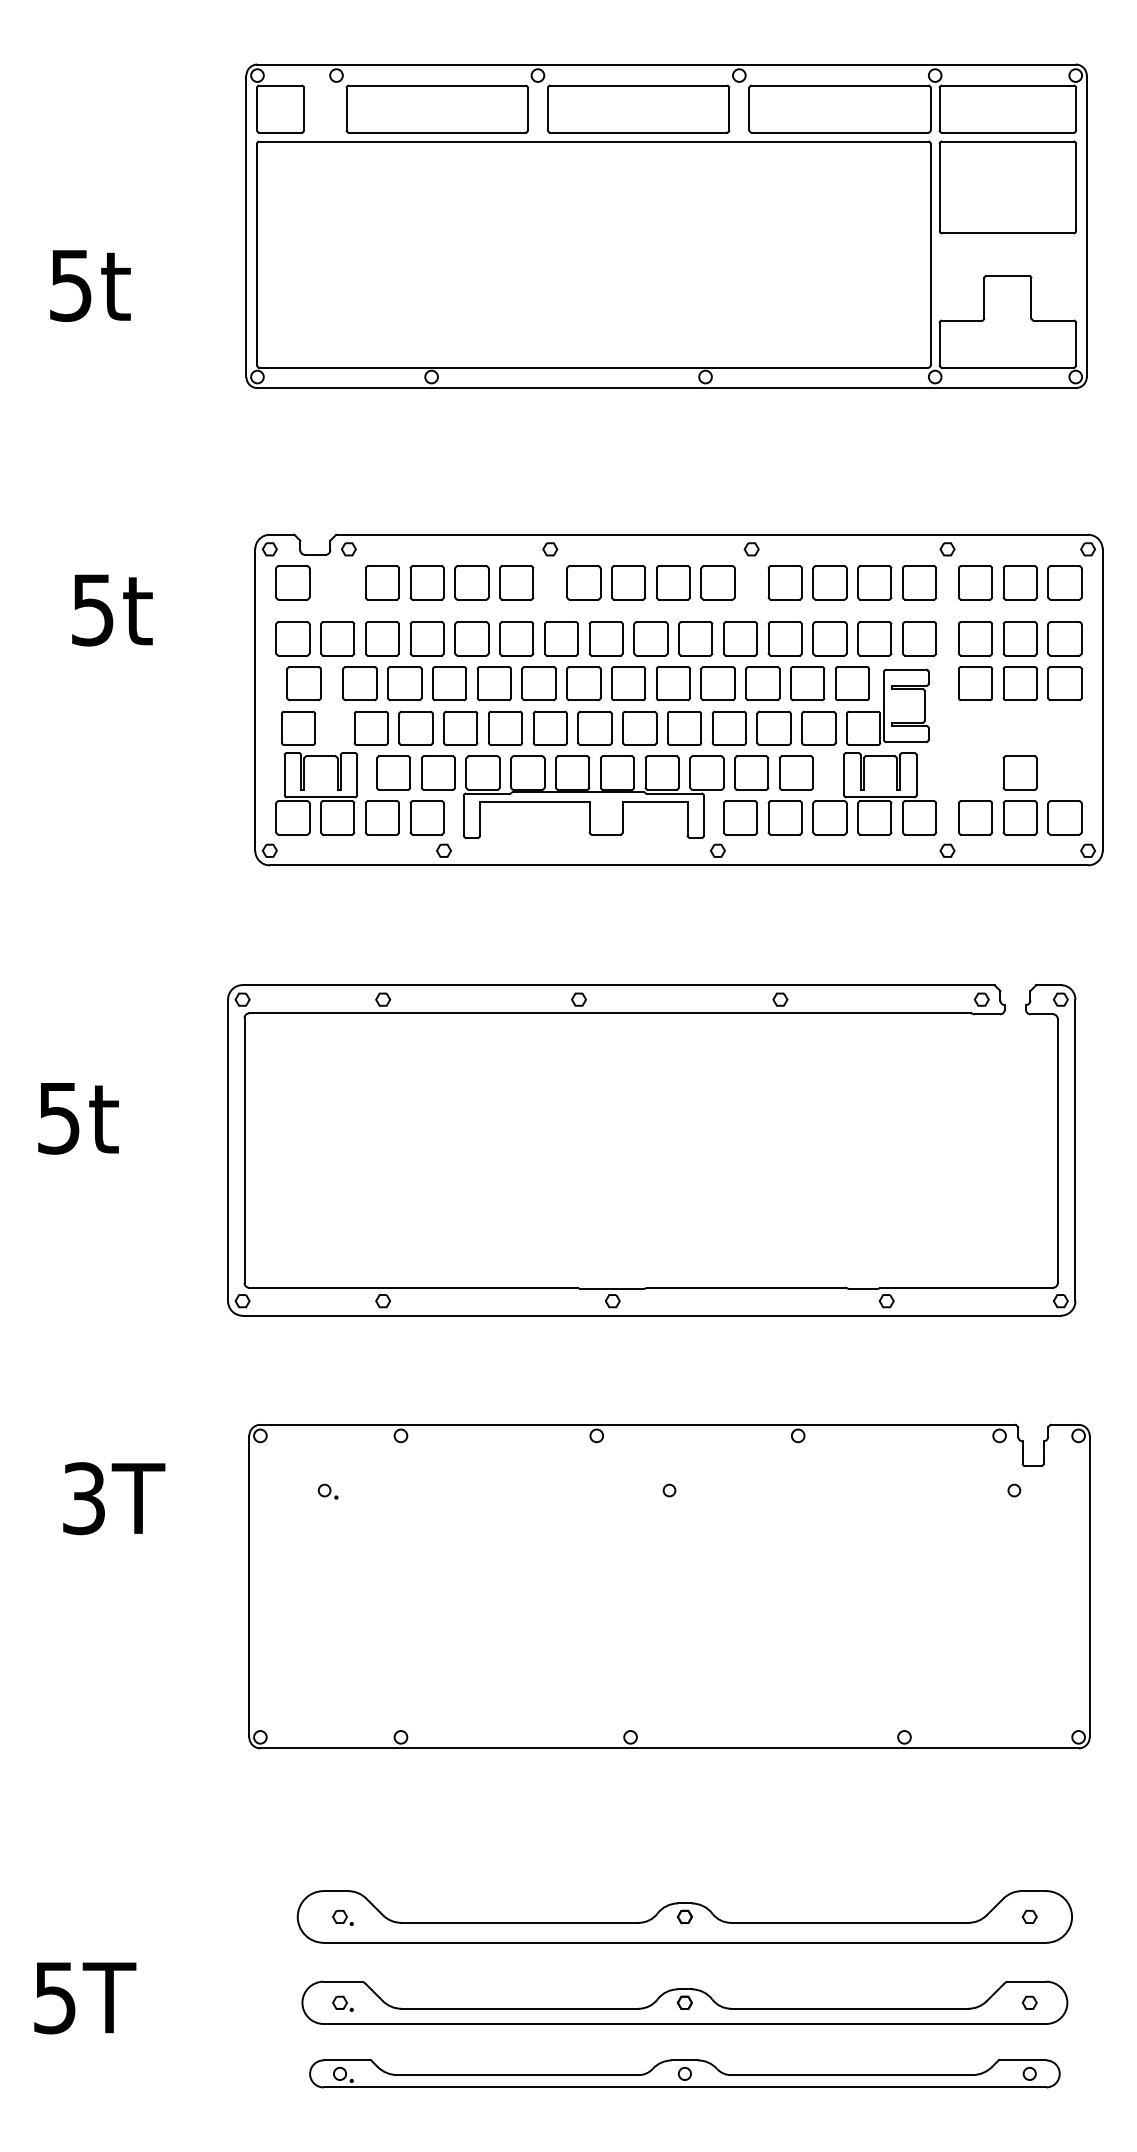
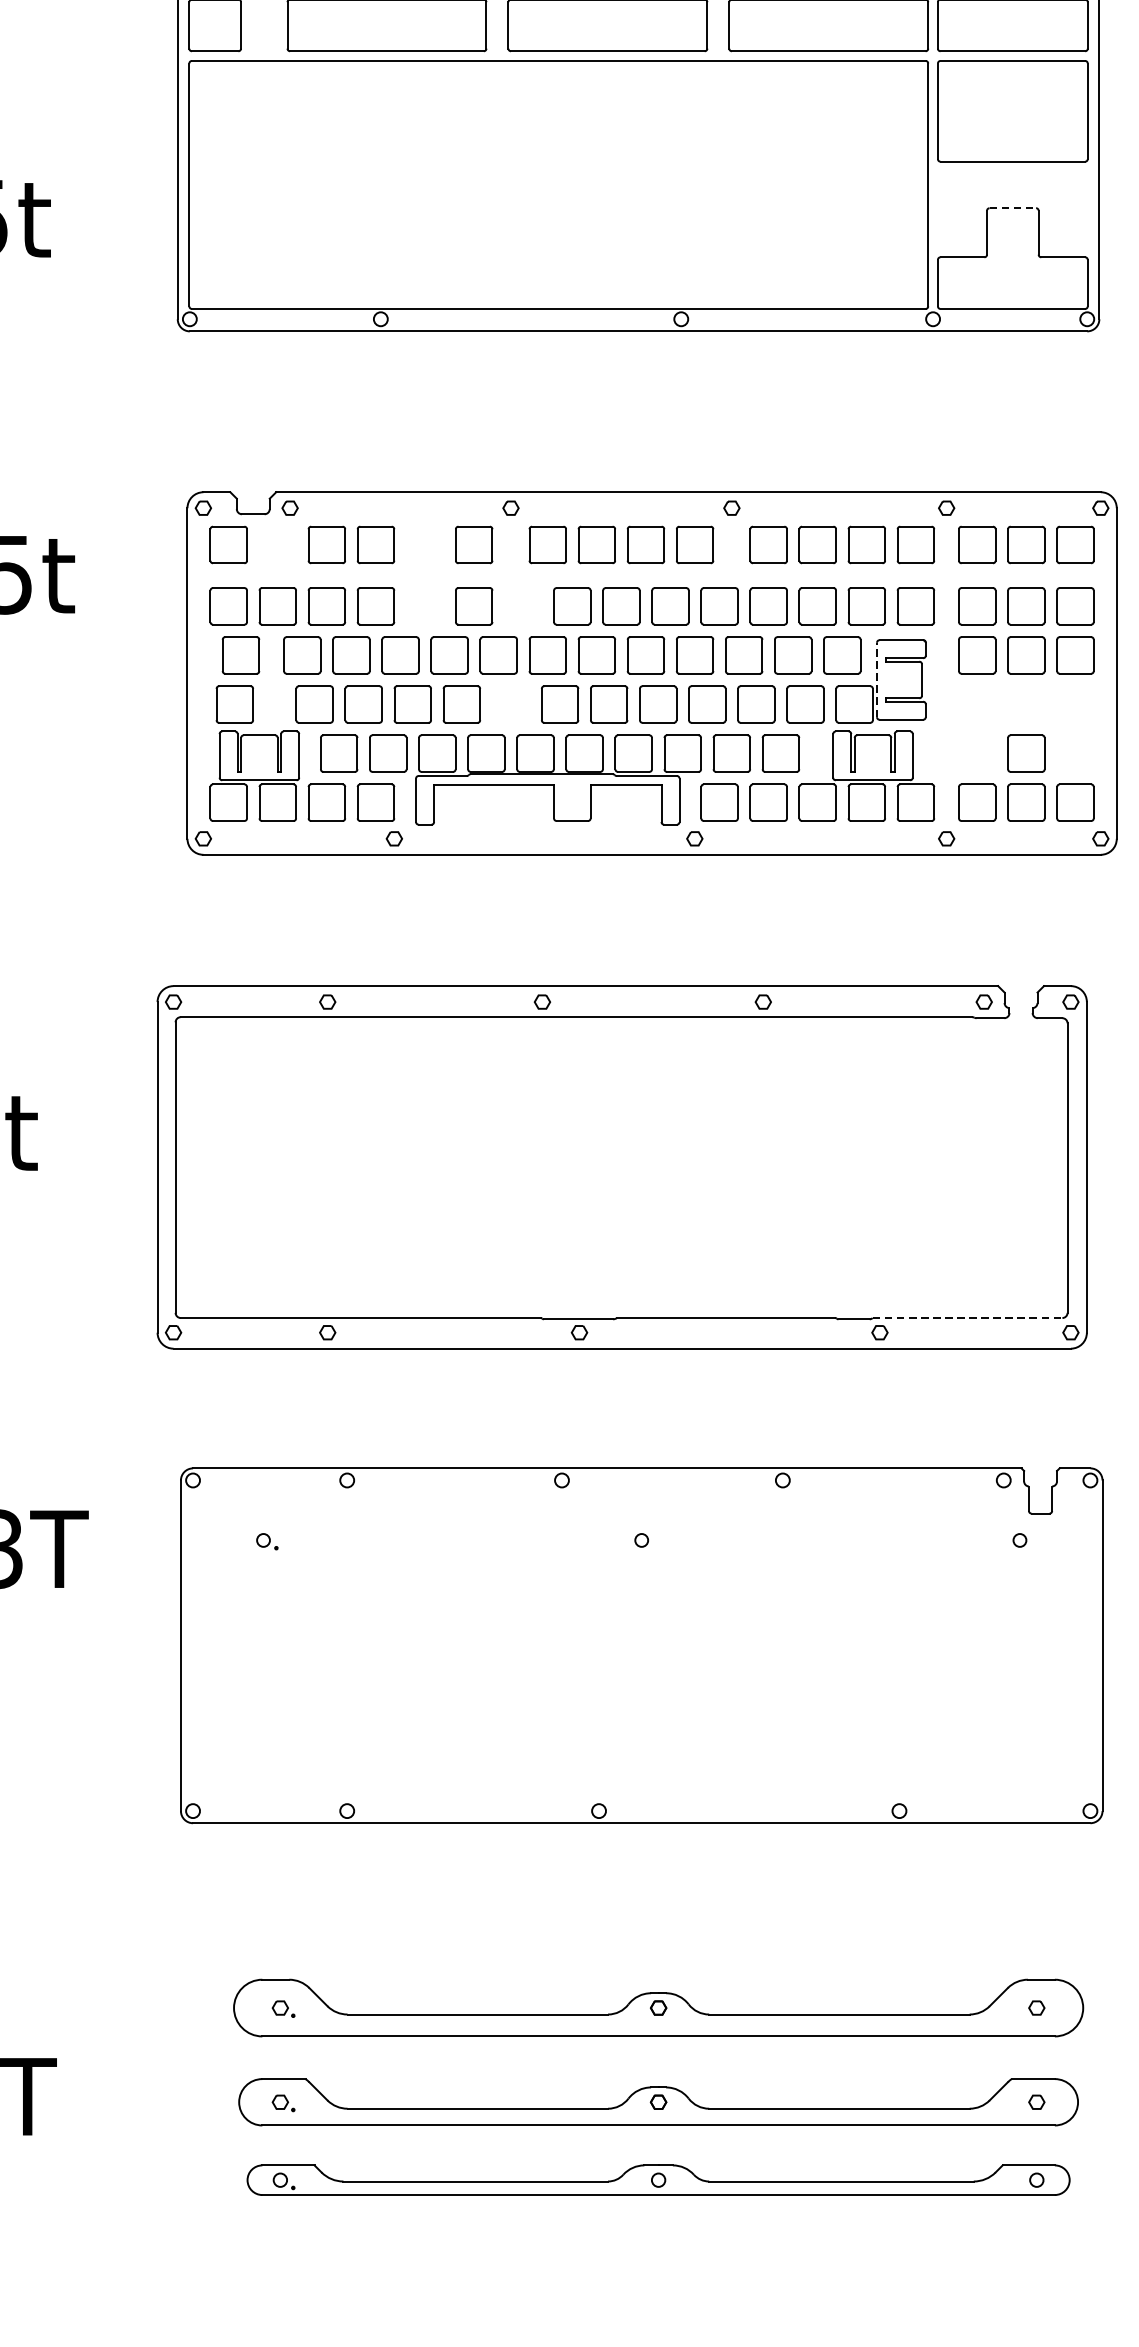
line: (1008, 275) -> (1013, 207), solid -> dashed
part: (471, 582) -> (424, 544), removed
part: (471, 638) -> (424, 605), removed
part: (561, 638) -> (523, 605), removed
line: (884, 705) -> (877, 679), solid -> dashed
part: (549, 727) -> (510, 703), removed
line: (966, 1287) -> (967, 1317), solid -> dashed

